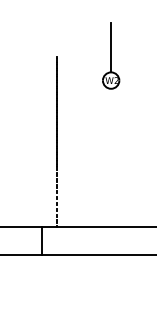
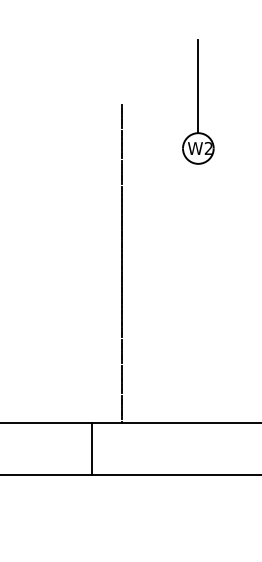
part: (111, 55) -> (199, 101), moved

